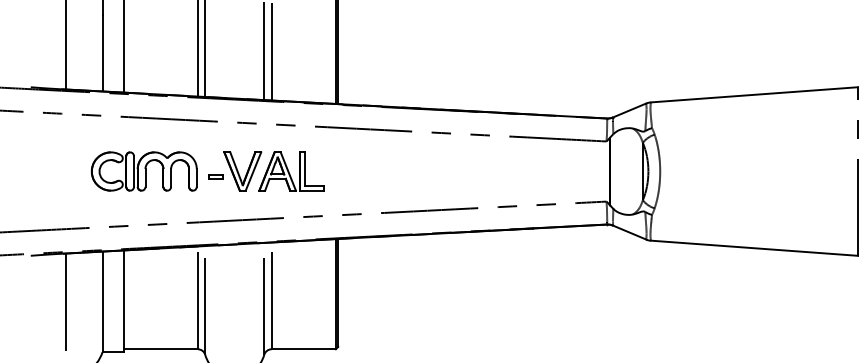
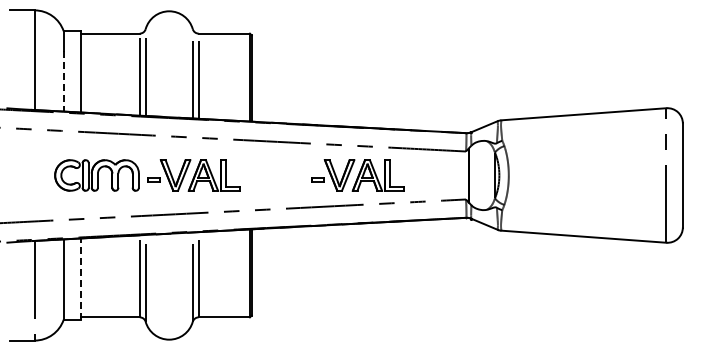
line: (102, 53) -> (63, 81), solid -> dashed
part: (470, 171) -> (357, 175), added
line: (123, 301) -> (80, 279), solid -> dashed

